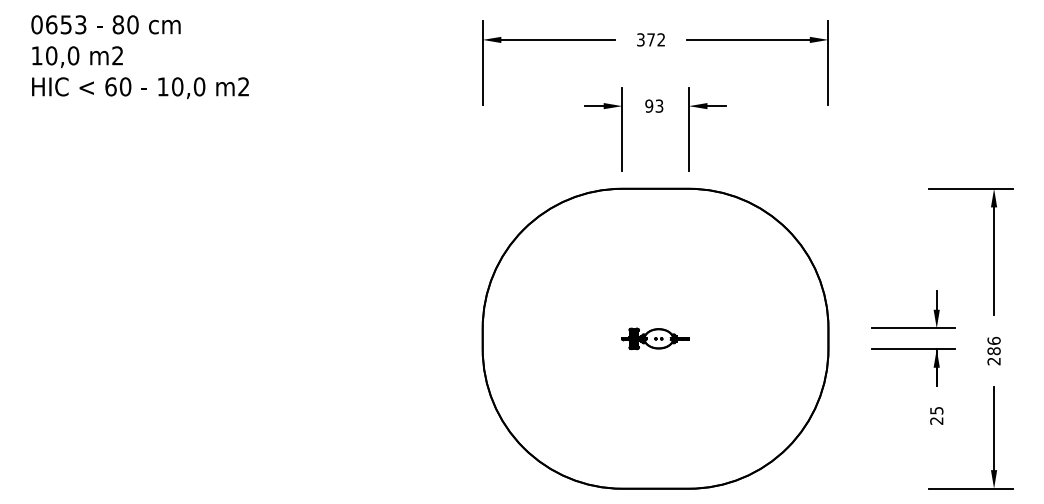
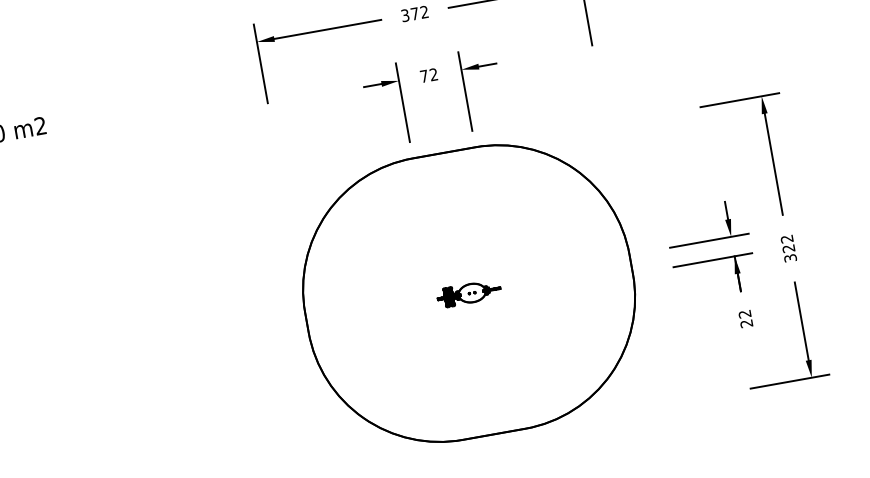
text: (654, 105) -> (429, 74), 93 -> 72
text: (993, 350) -> (788, 248), 286 -> 322
text: (936, 410) -> (744, 313), 25 -> 22

